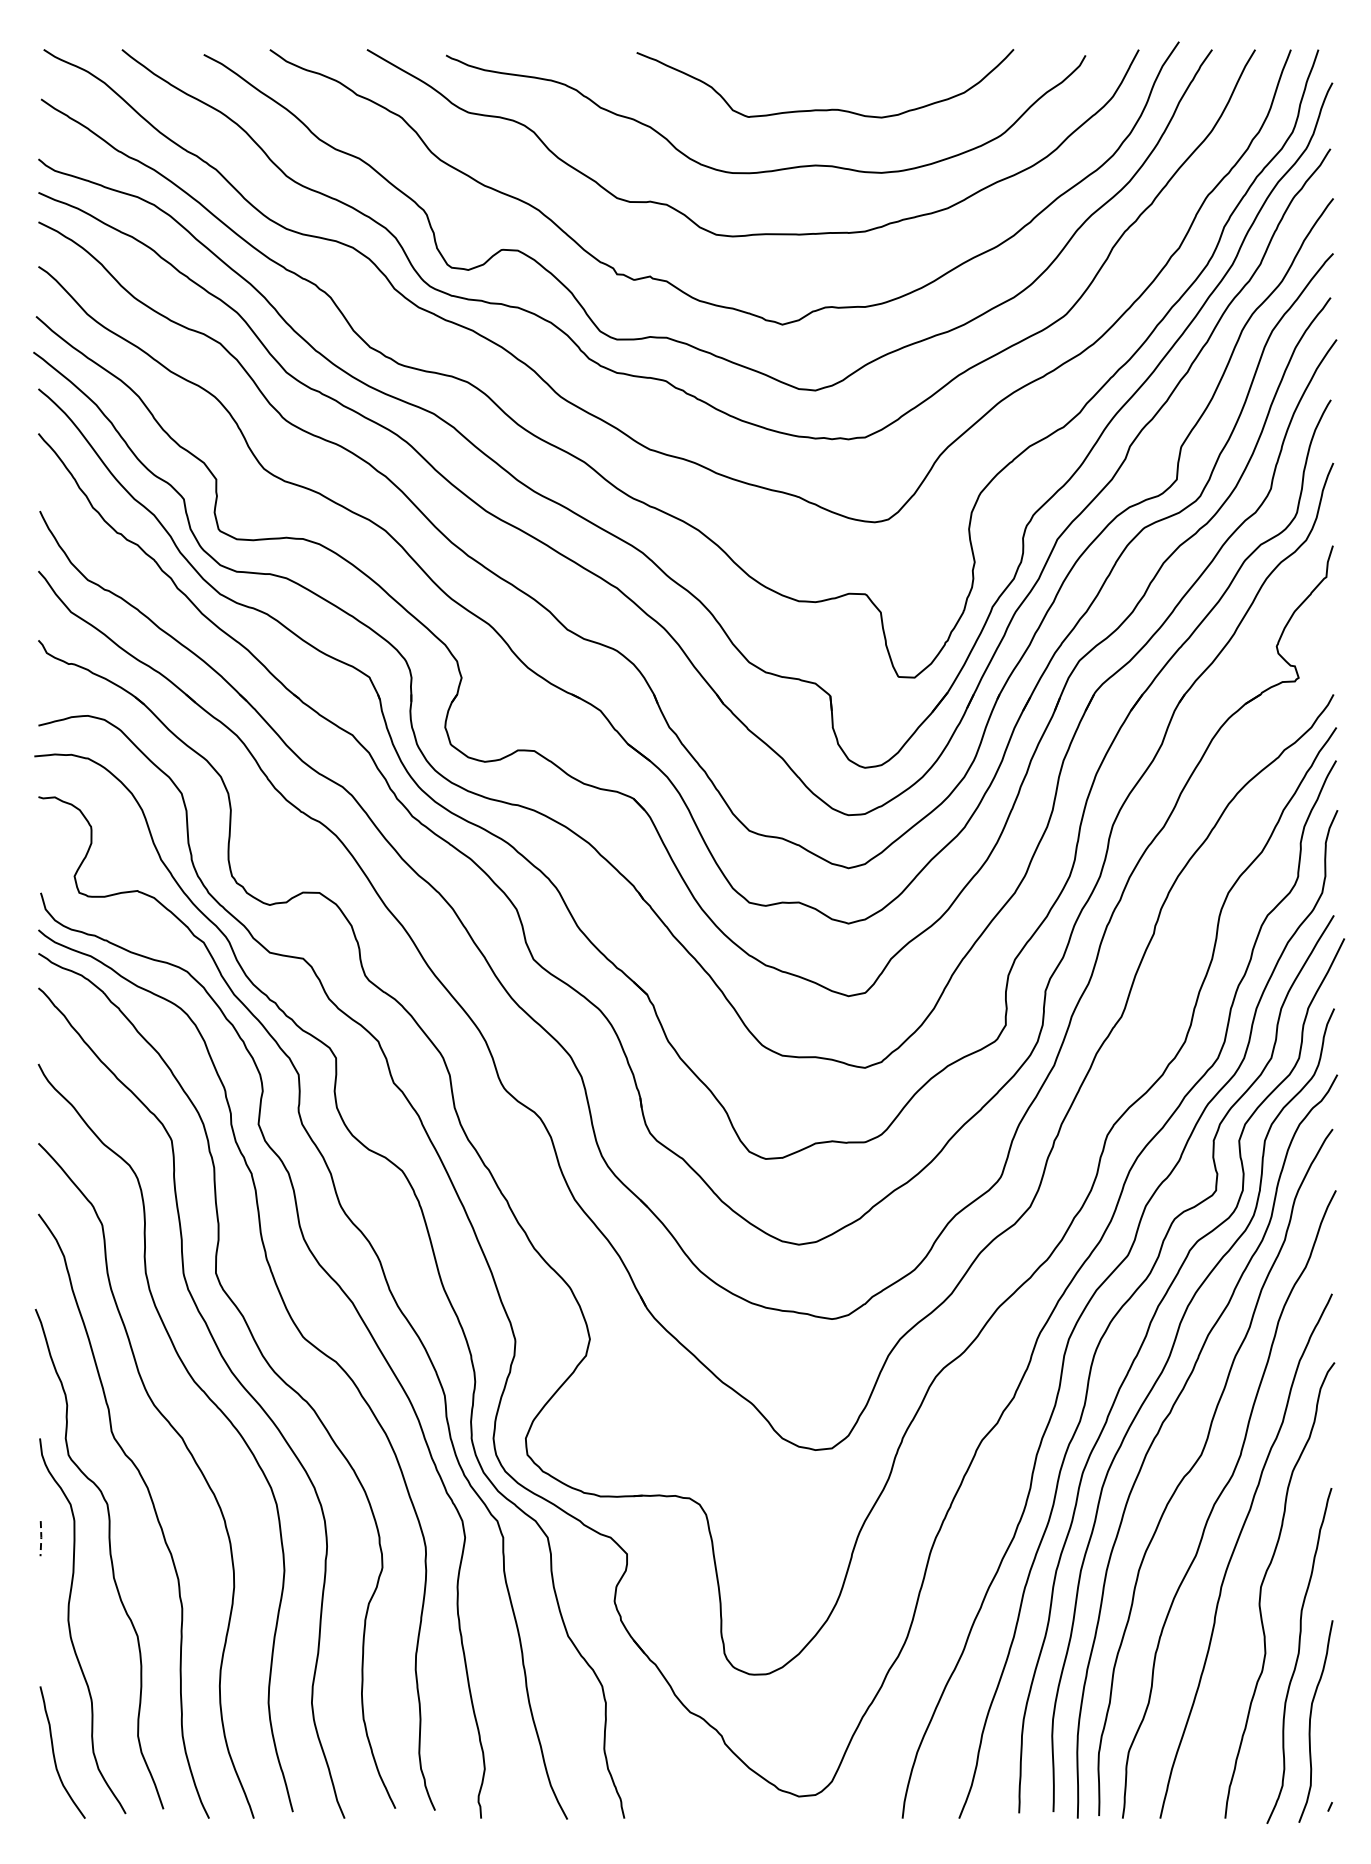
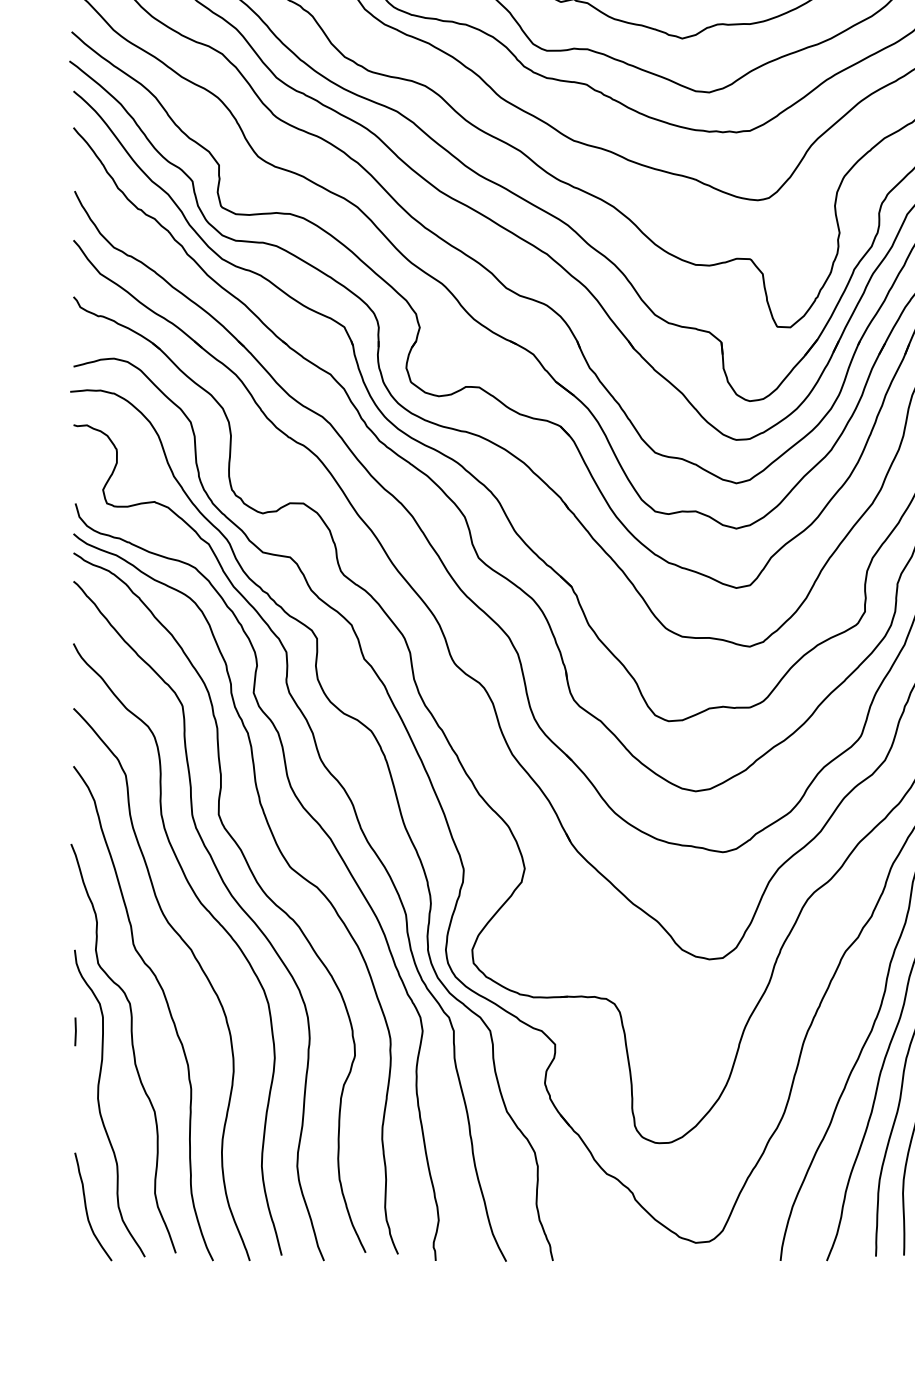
line: (41, 1538) -> (76, 1031), dashed -> solid

